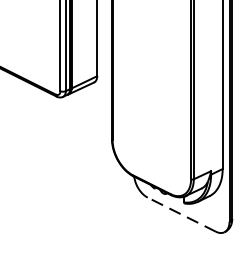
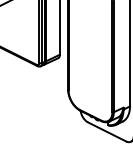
line: (180, 213) -> (106, 131), dashed -> solid

